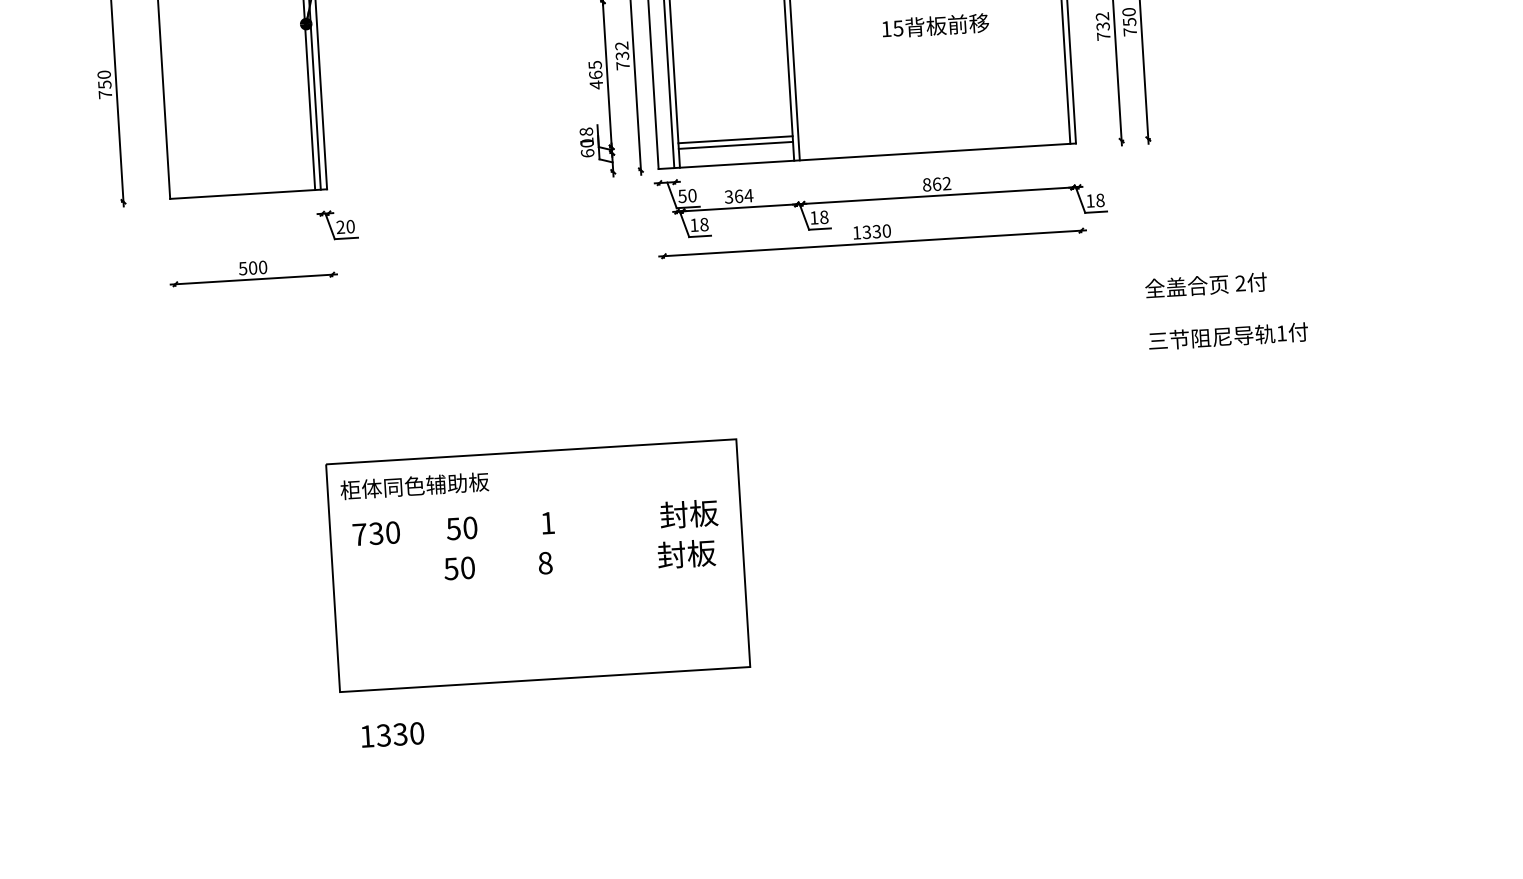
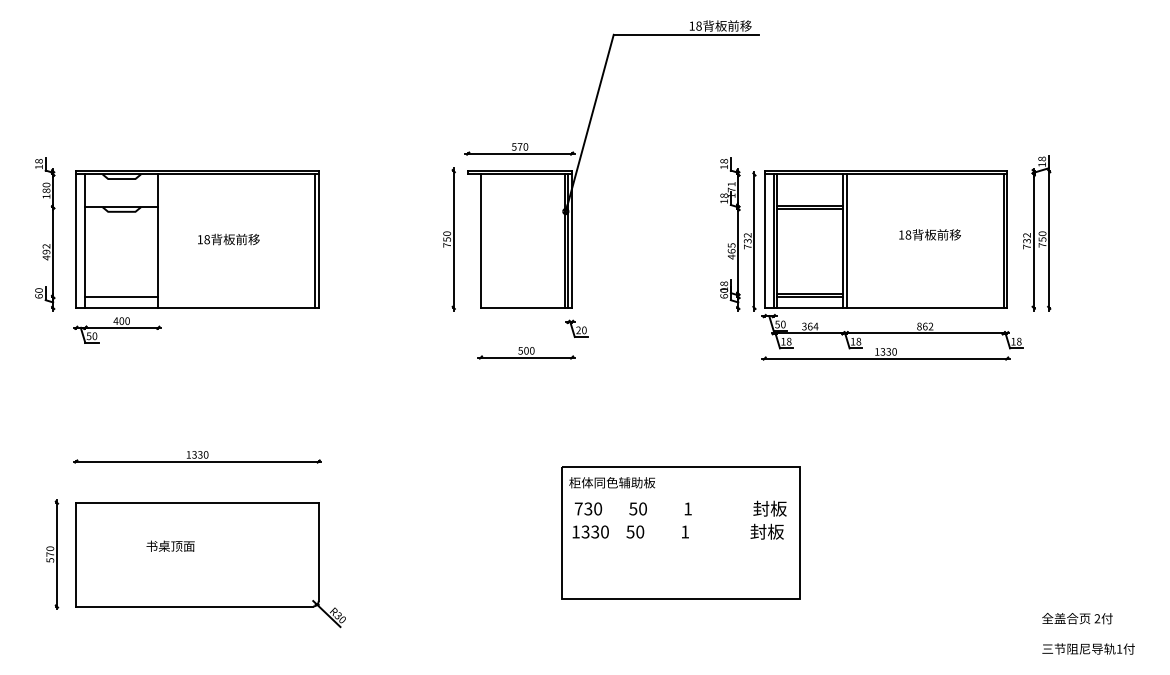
text: (898, 27) -> (908, 234), 15 -> 18
text: (1226, 309) -> (1088, 633), moved
text: (545, 562) -> (685, 531), 8 -> 1
text: (392, 734) -> (590, 531), moved

